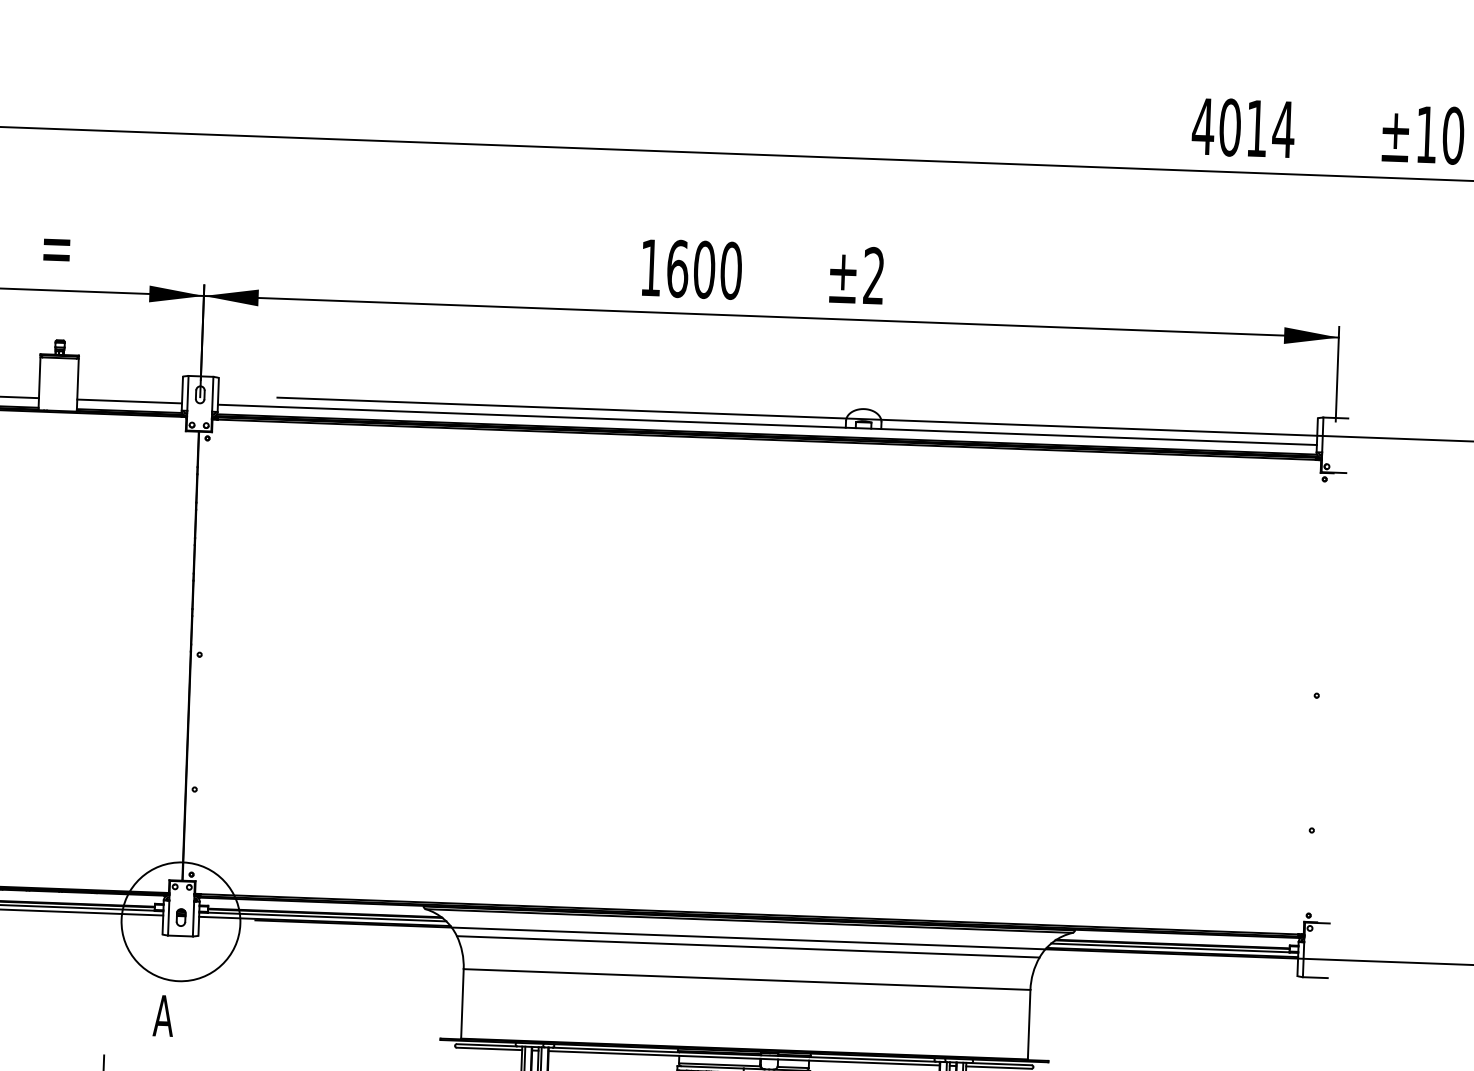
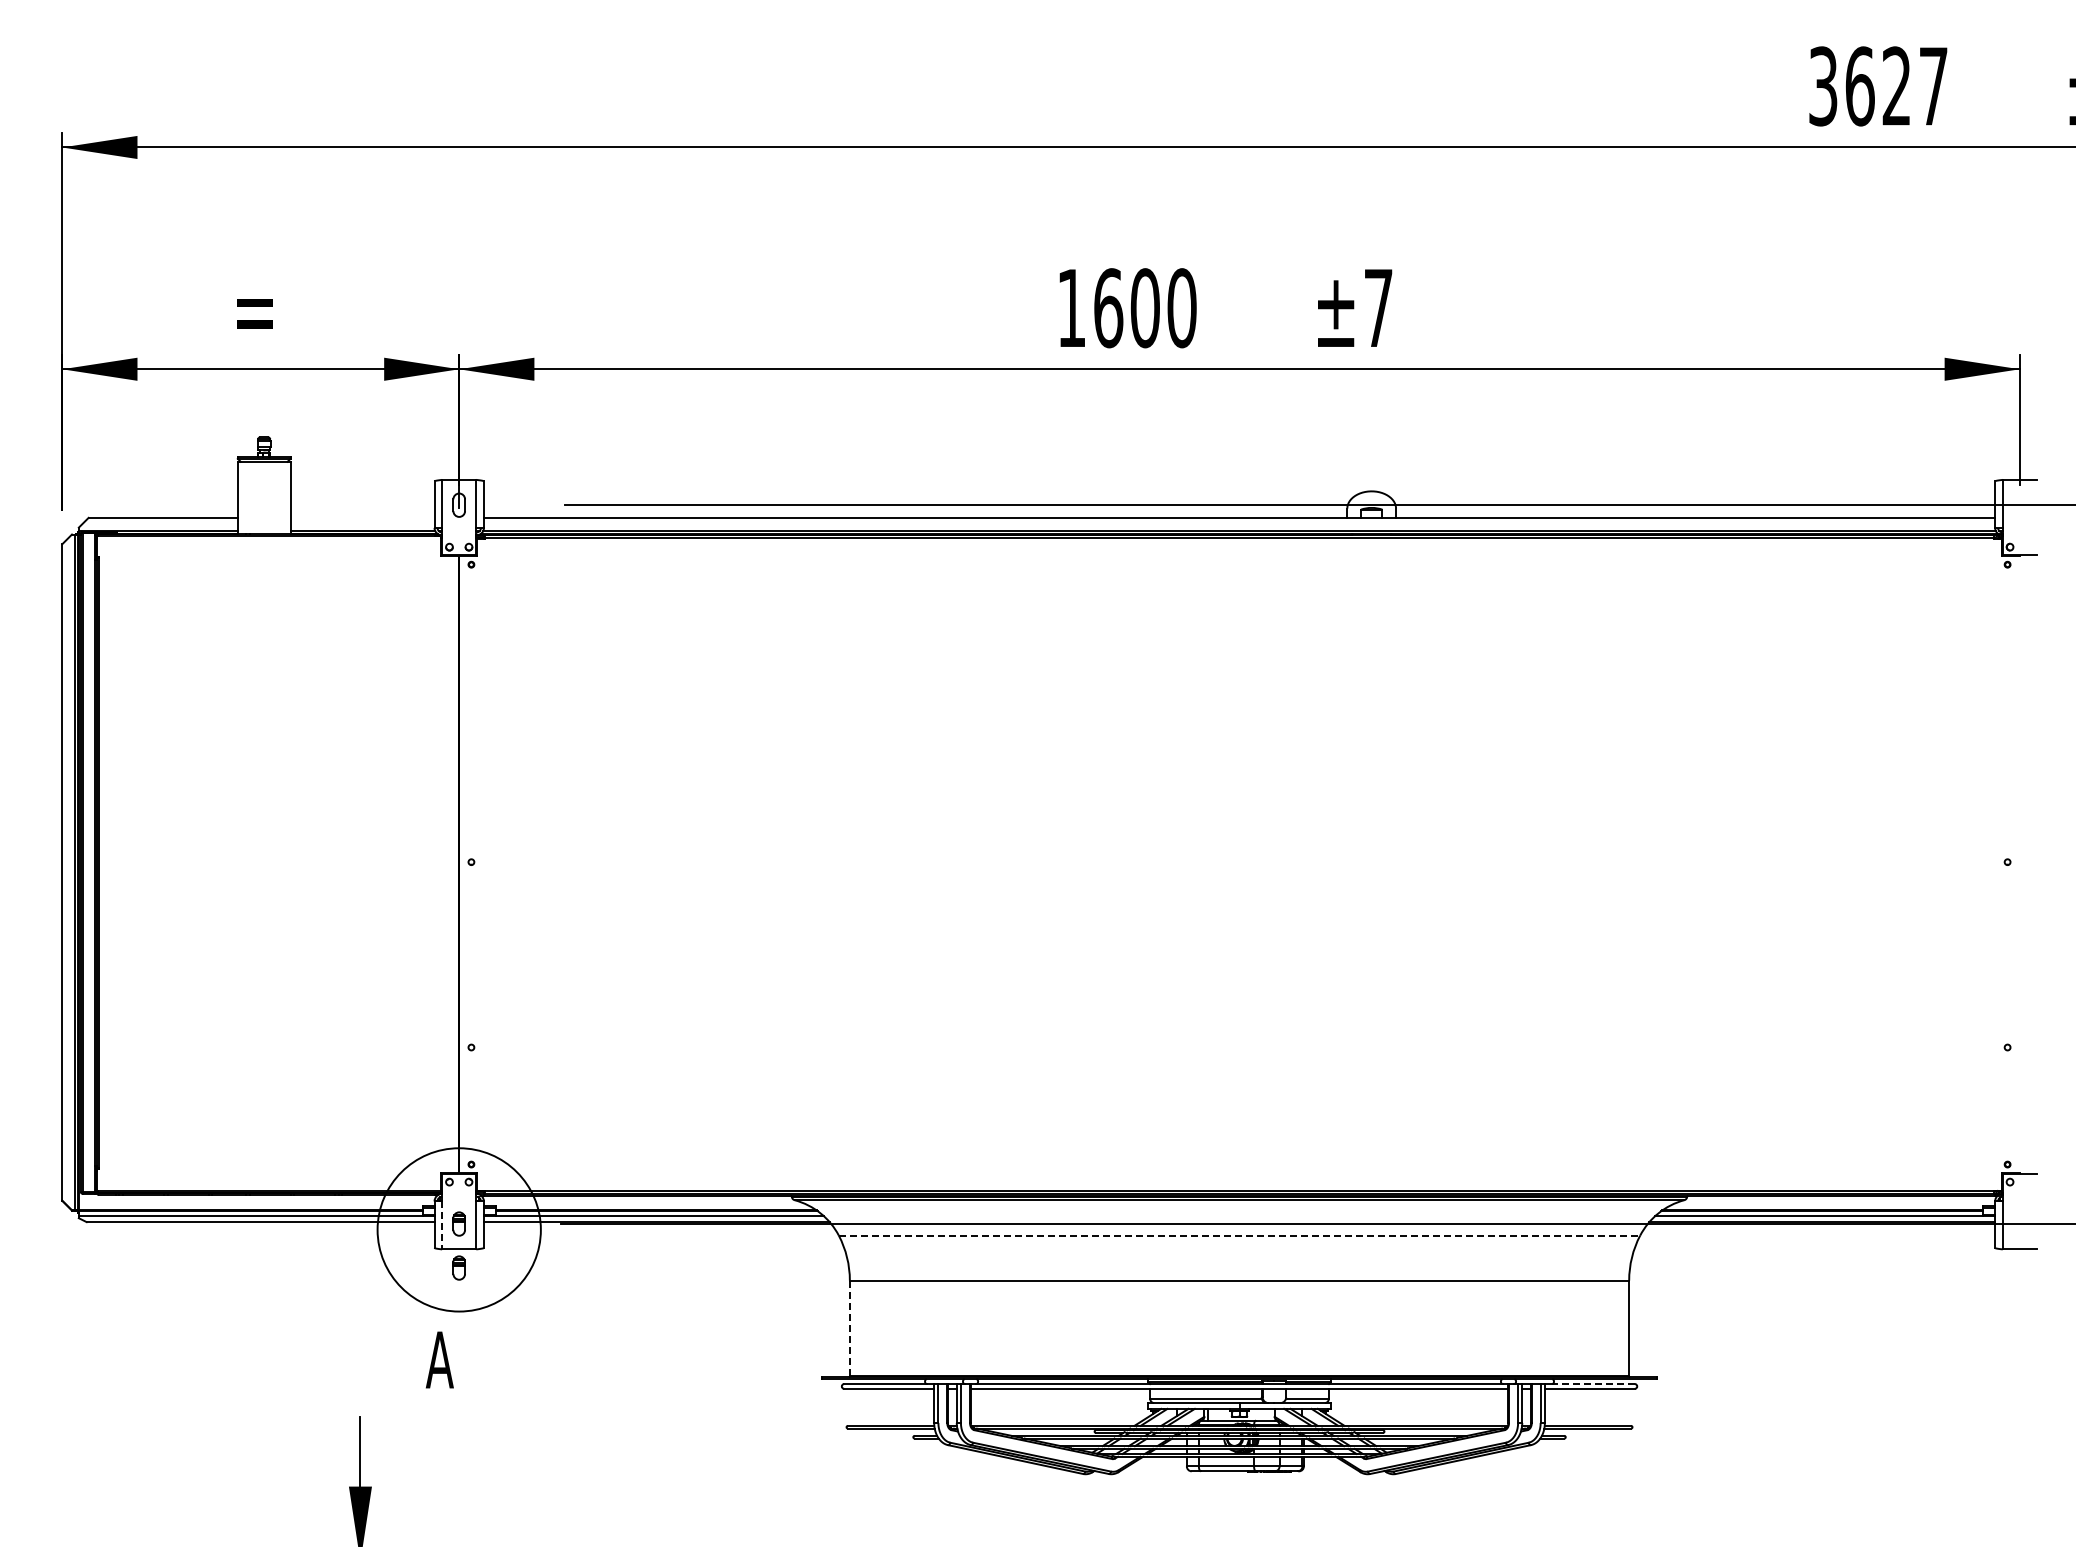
text: (1242, 128) -> (1877, 86), 4014 -> 3627
text: (874, 275) -> (1378, 307), ±2 -> ±7
line: (129, 401) -> (362, 517), removed
line: (168, 918) -> (442, 1225), solid -> dashed
line: (748, 946) -> (1239, 1235), solid -> dashed
part: (179, 949) -> (458, 1267), added
line: (462, 1003) -> (849, 1328), solid -> dashed
line: (1001, 1064) -> (1593, 1384), solid -> dashed

